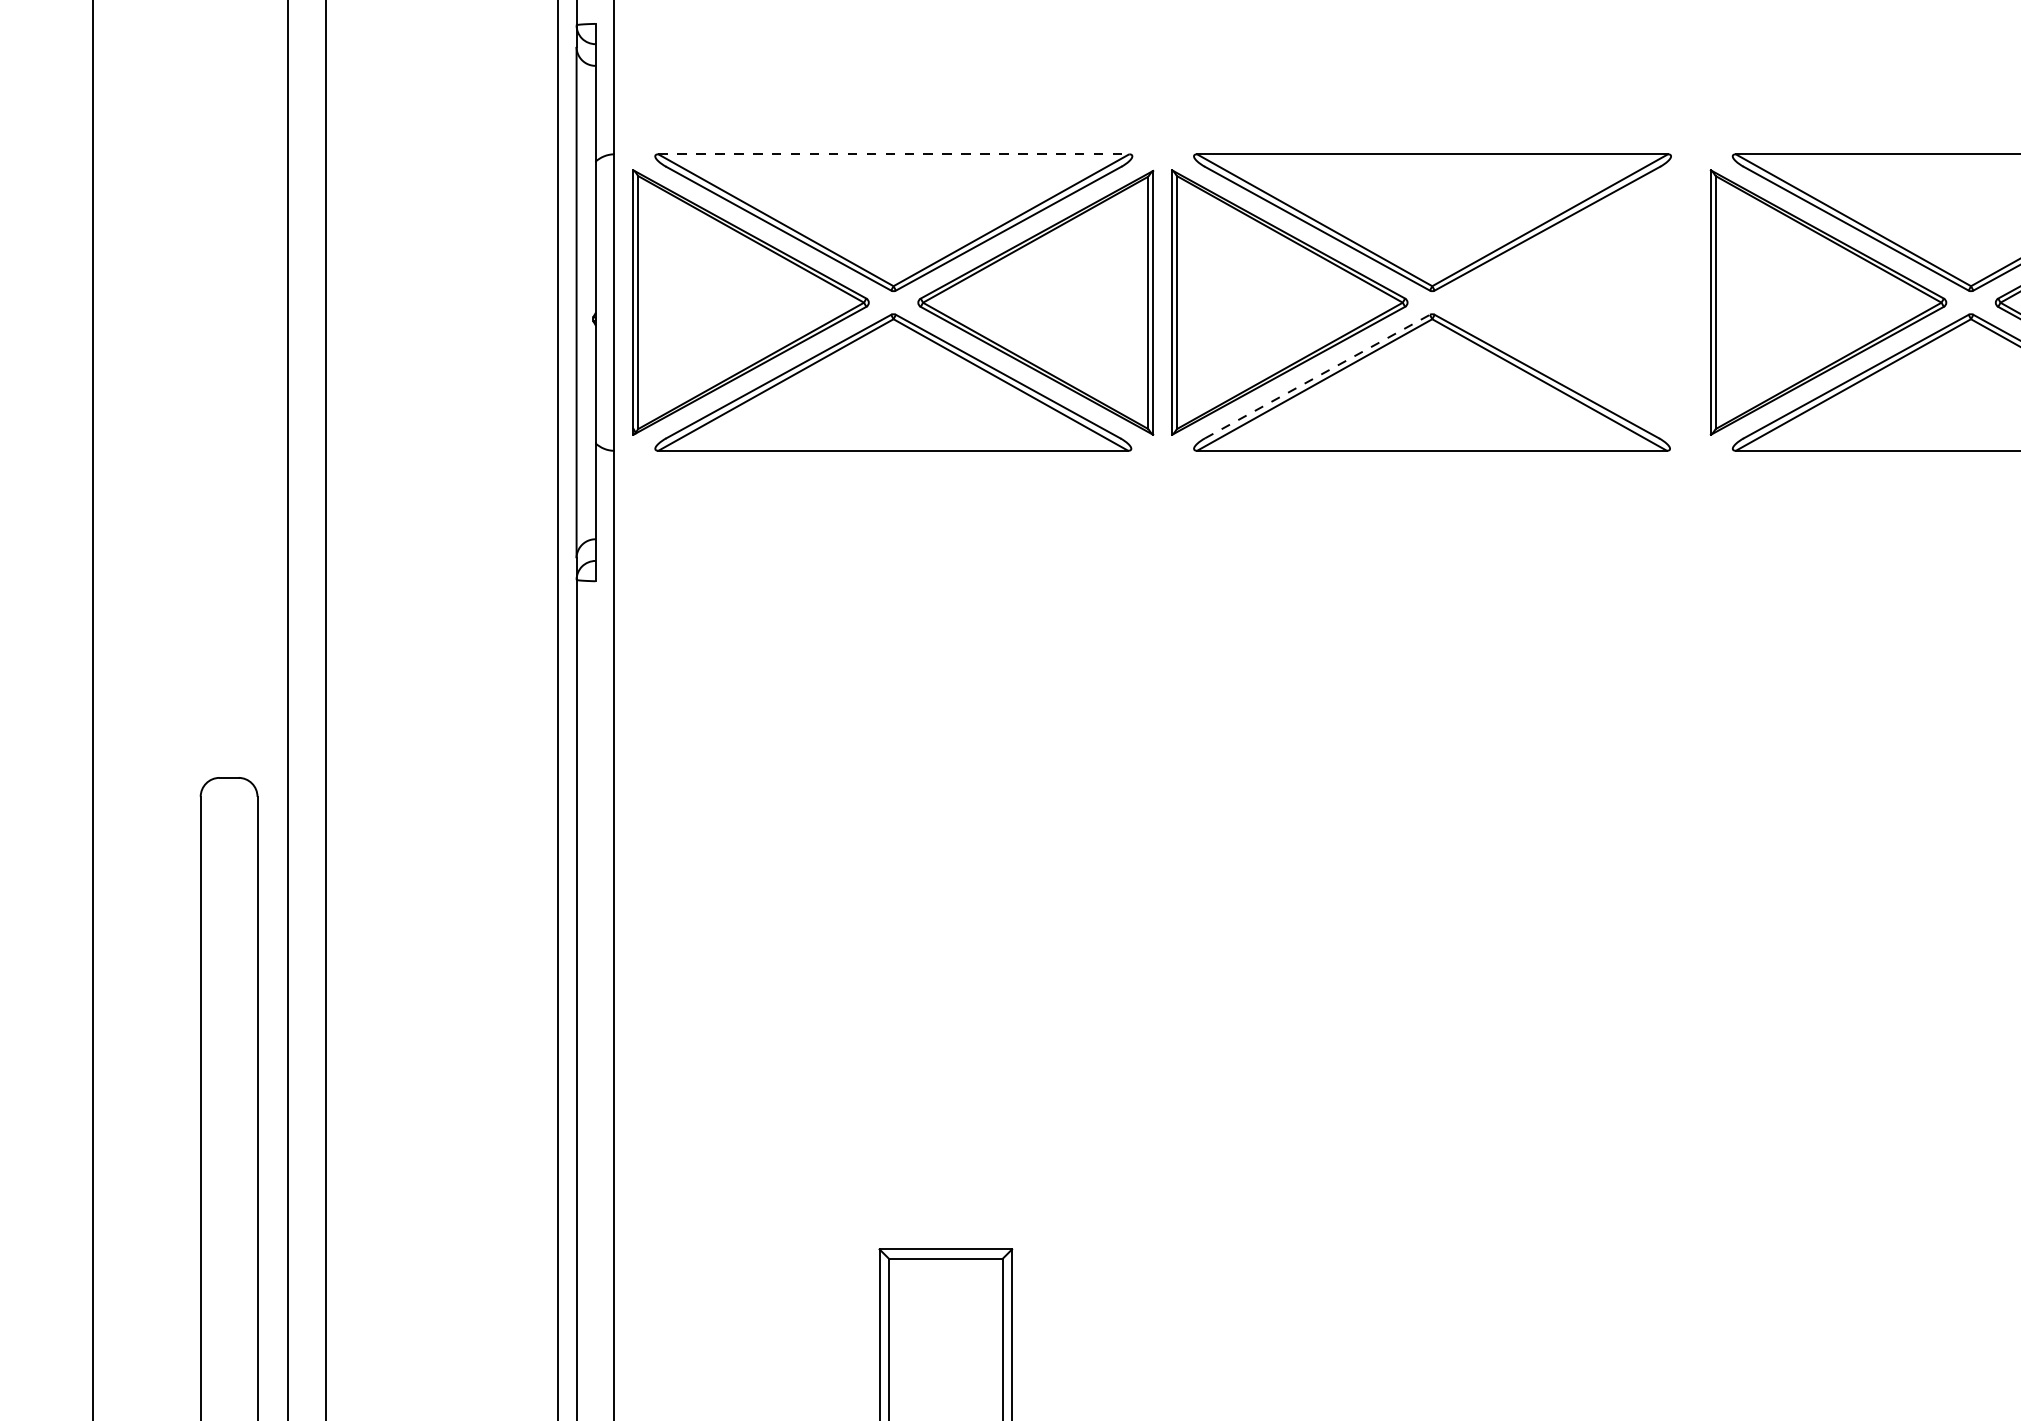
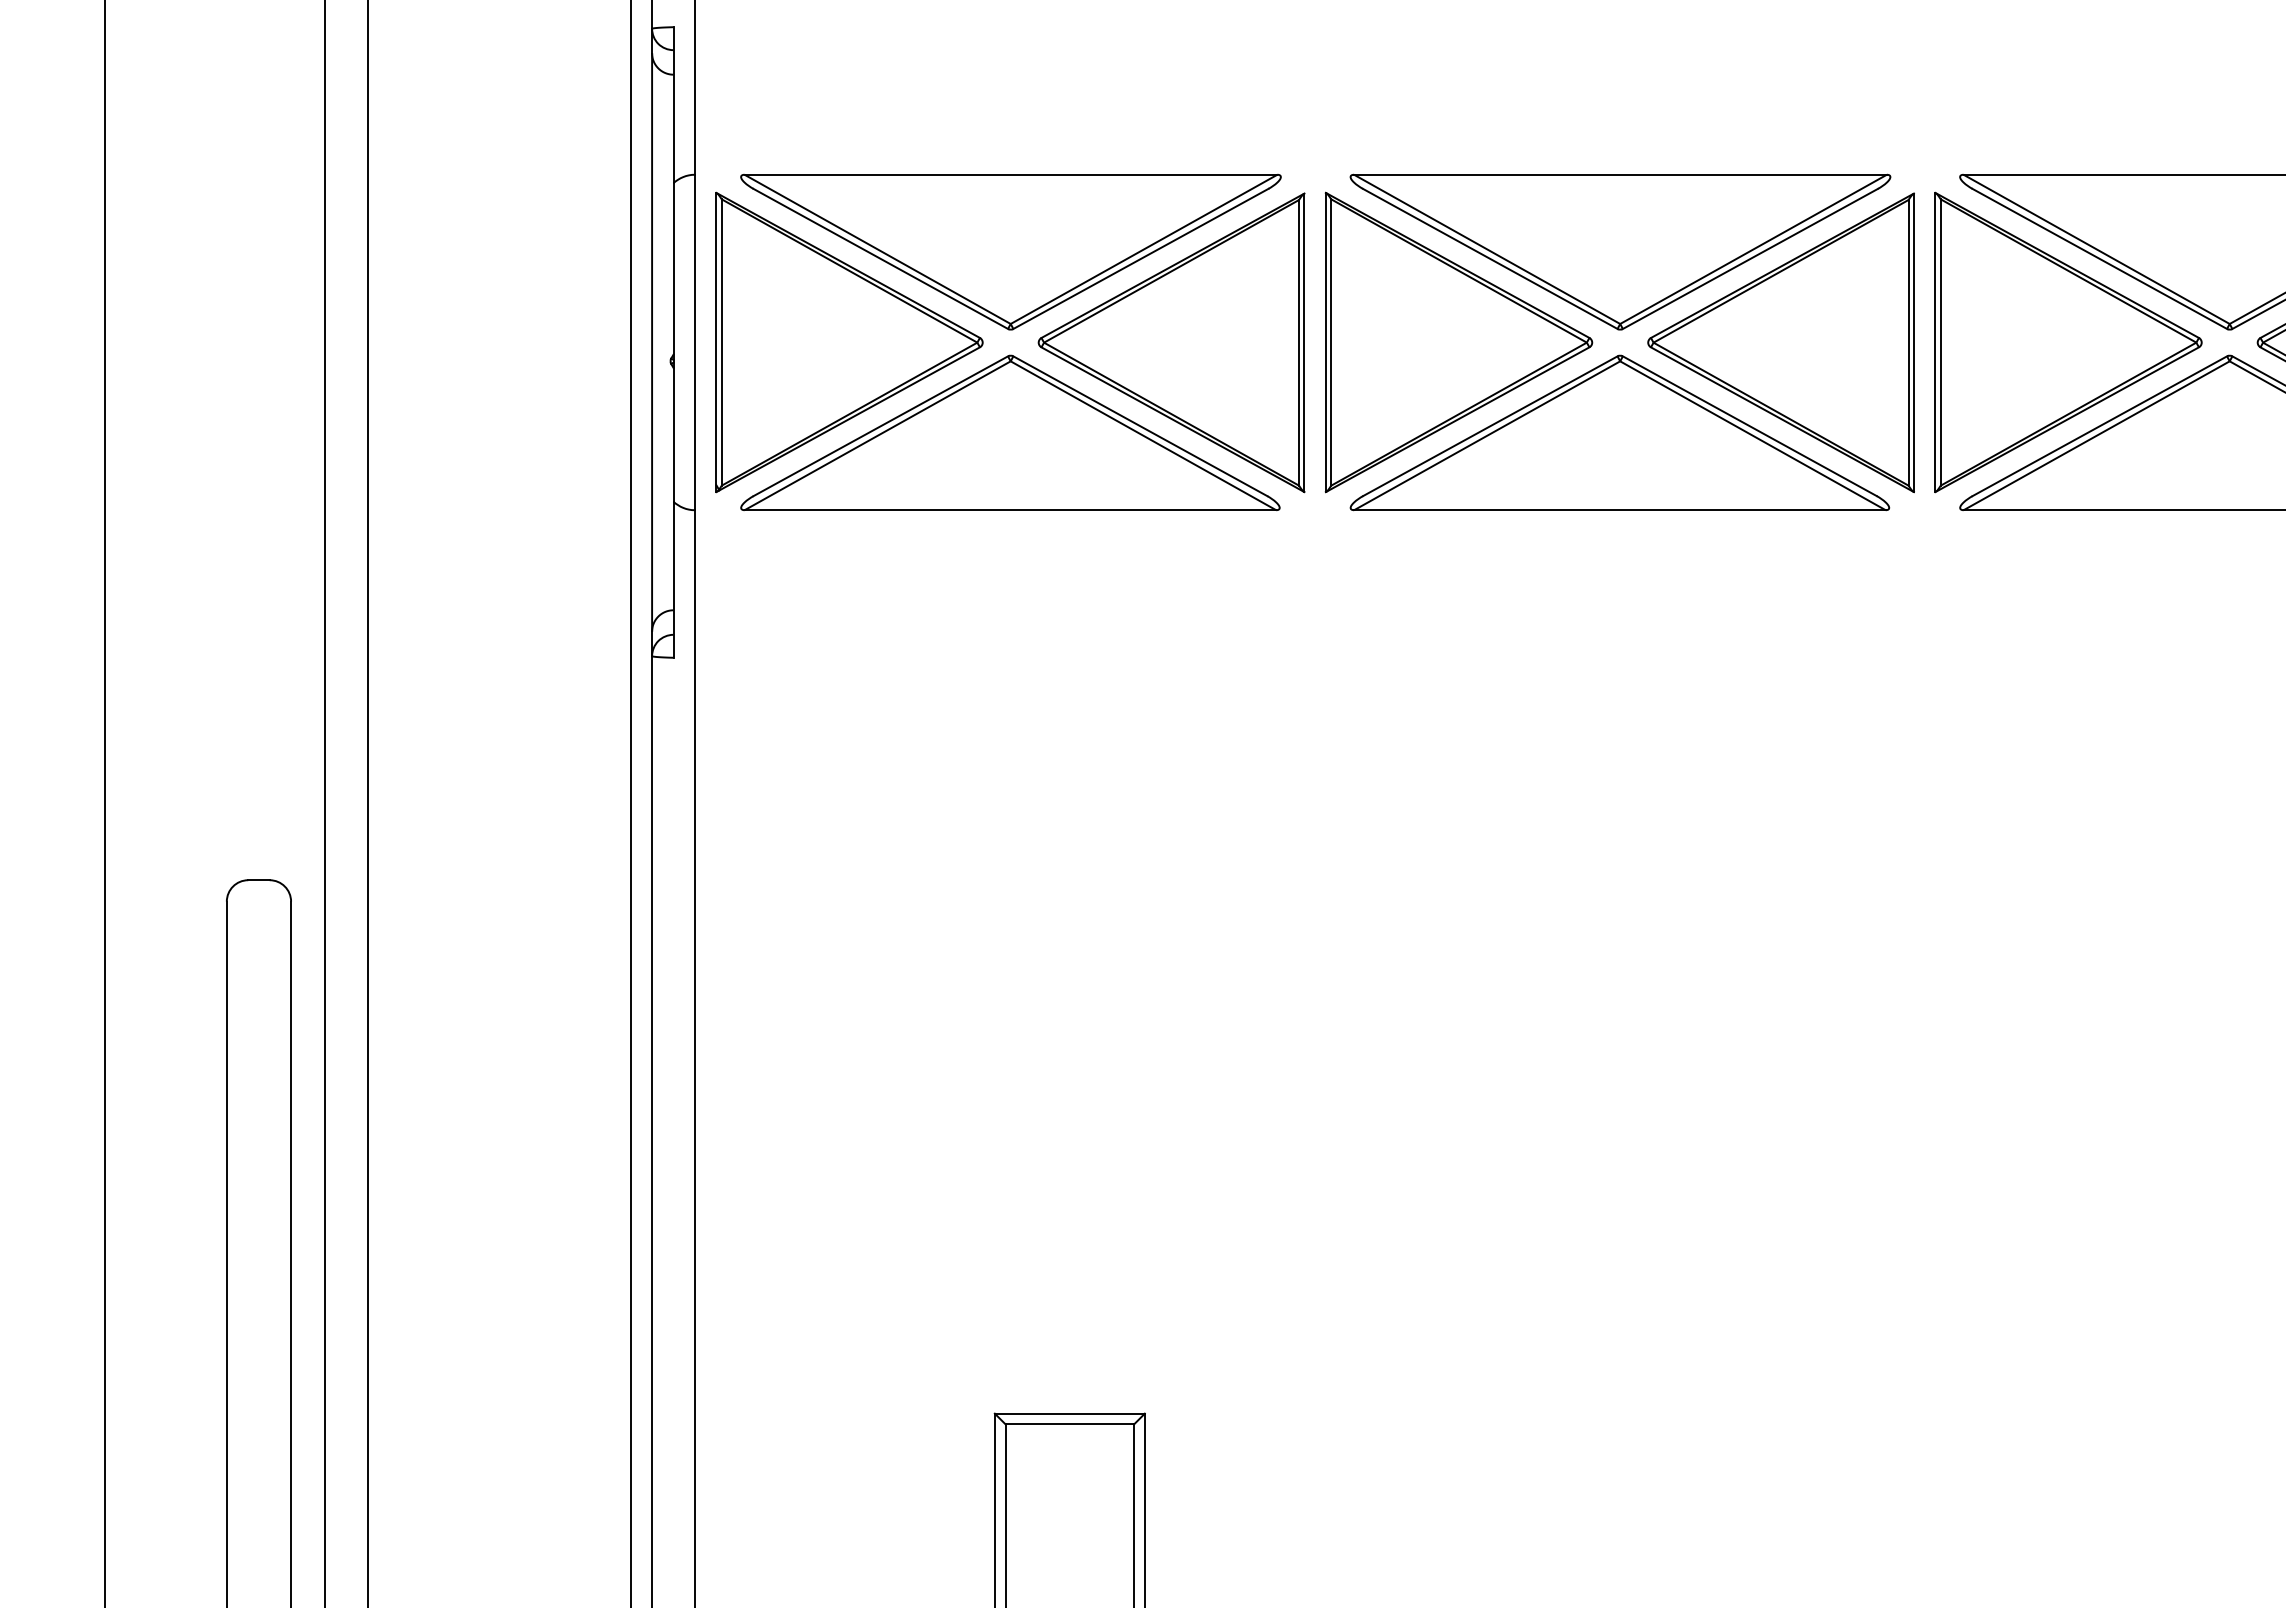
line: (894, 154) -> (1011, 174), dashed -> solid
part: (1573, 302) -> (1780, 342), added
line: (1317, 375) -> (1490, 425), dashed -> solid

